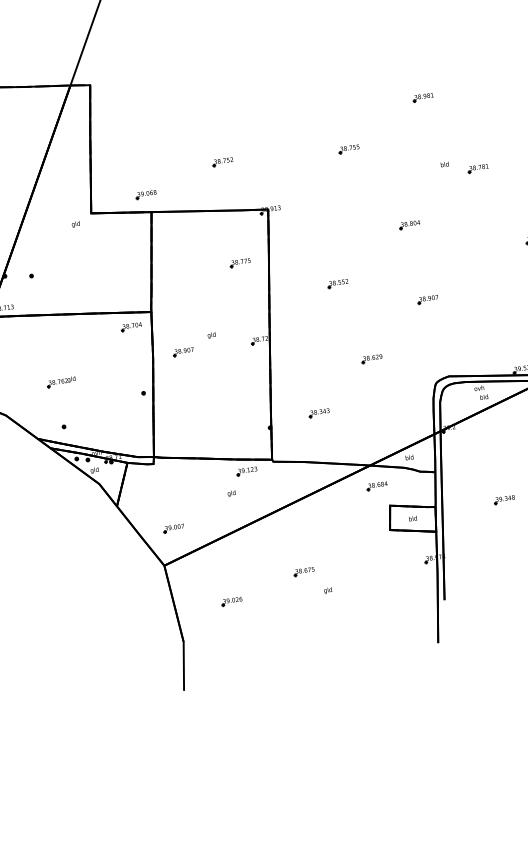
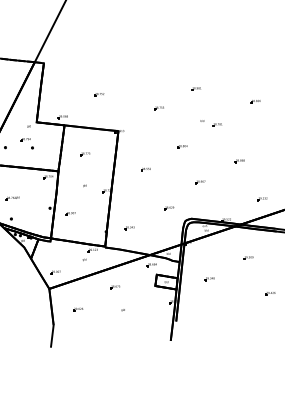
part: (223, 161) -> (99, 94), moved
part: (75, 261) -> (26, 143), added
part: (240, 263) -> (85, 154), moved
part: (427, 300) -> (200, 182), moved
part: (182, 351) -> (70, 213), moved
part: (372, 359) -> (169, 208), moved
part: (302, 572) -> (114, 287), moved

